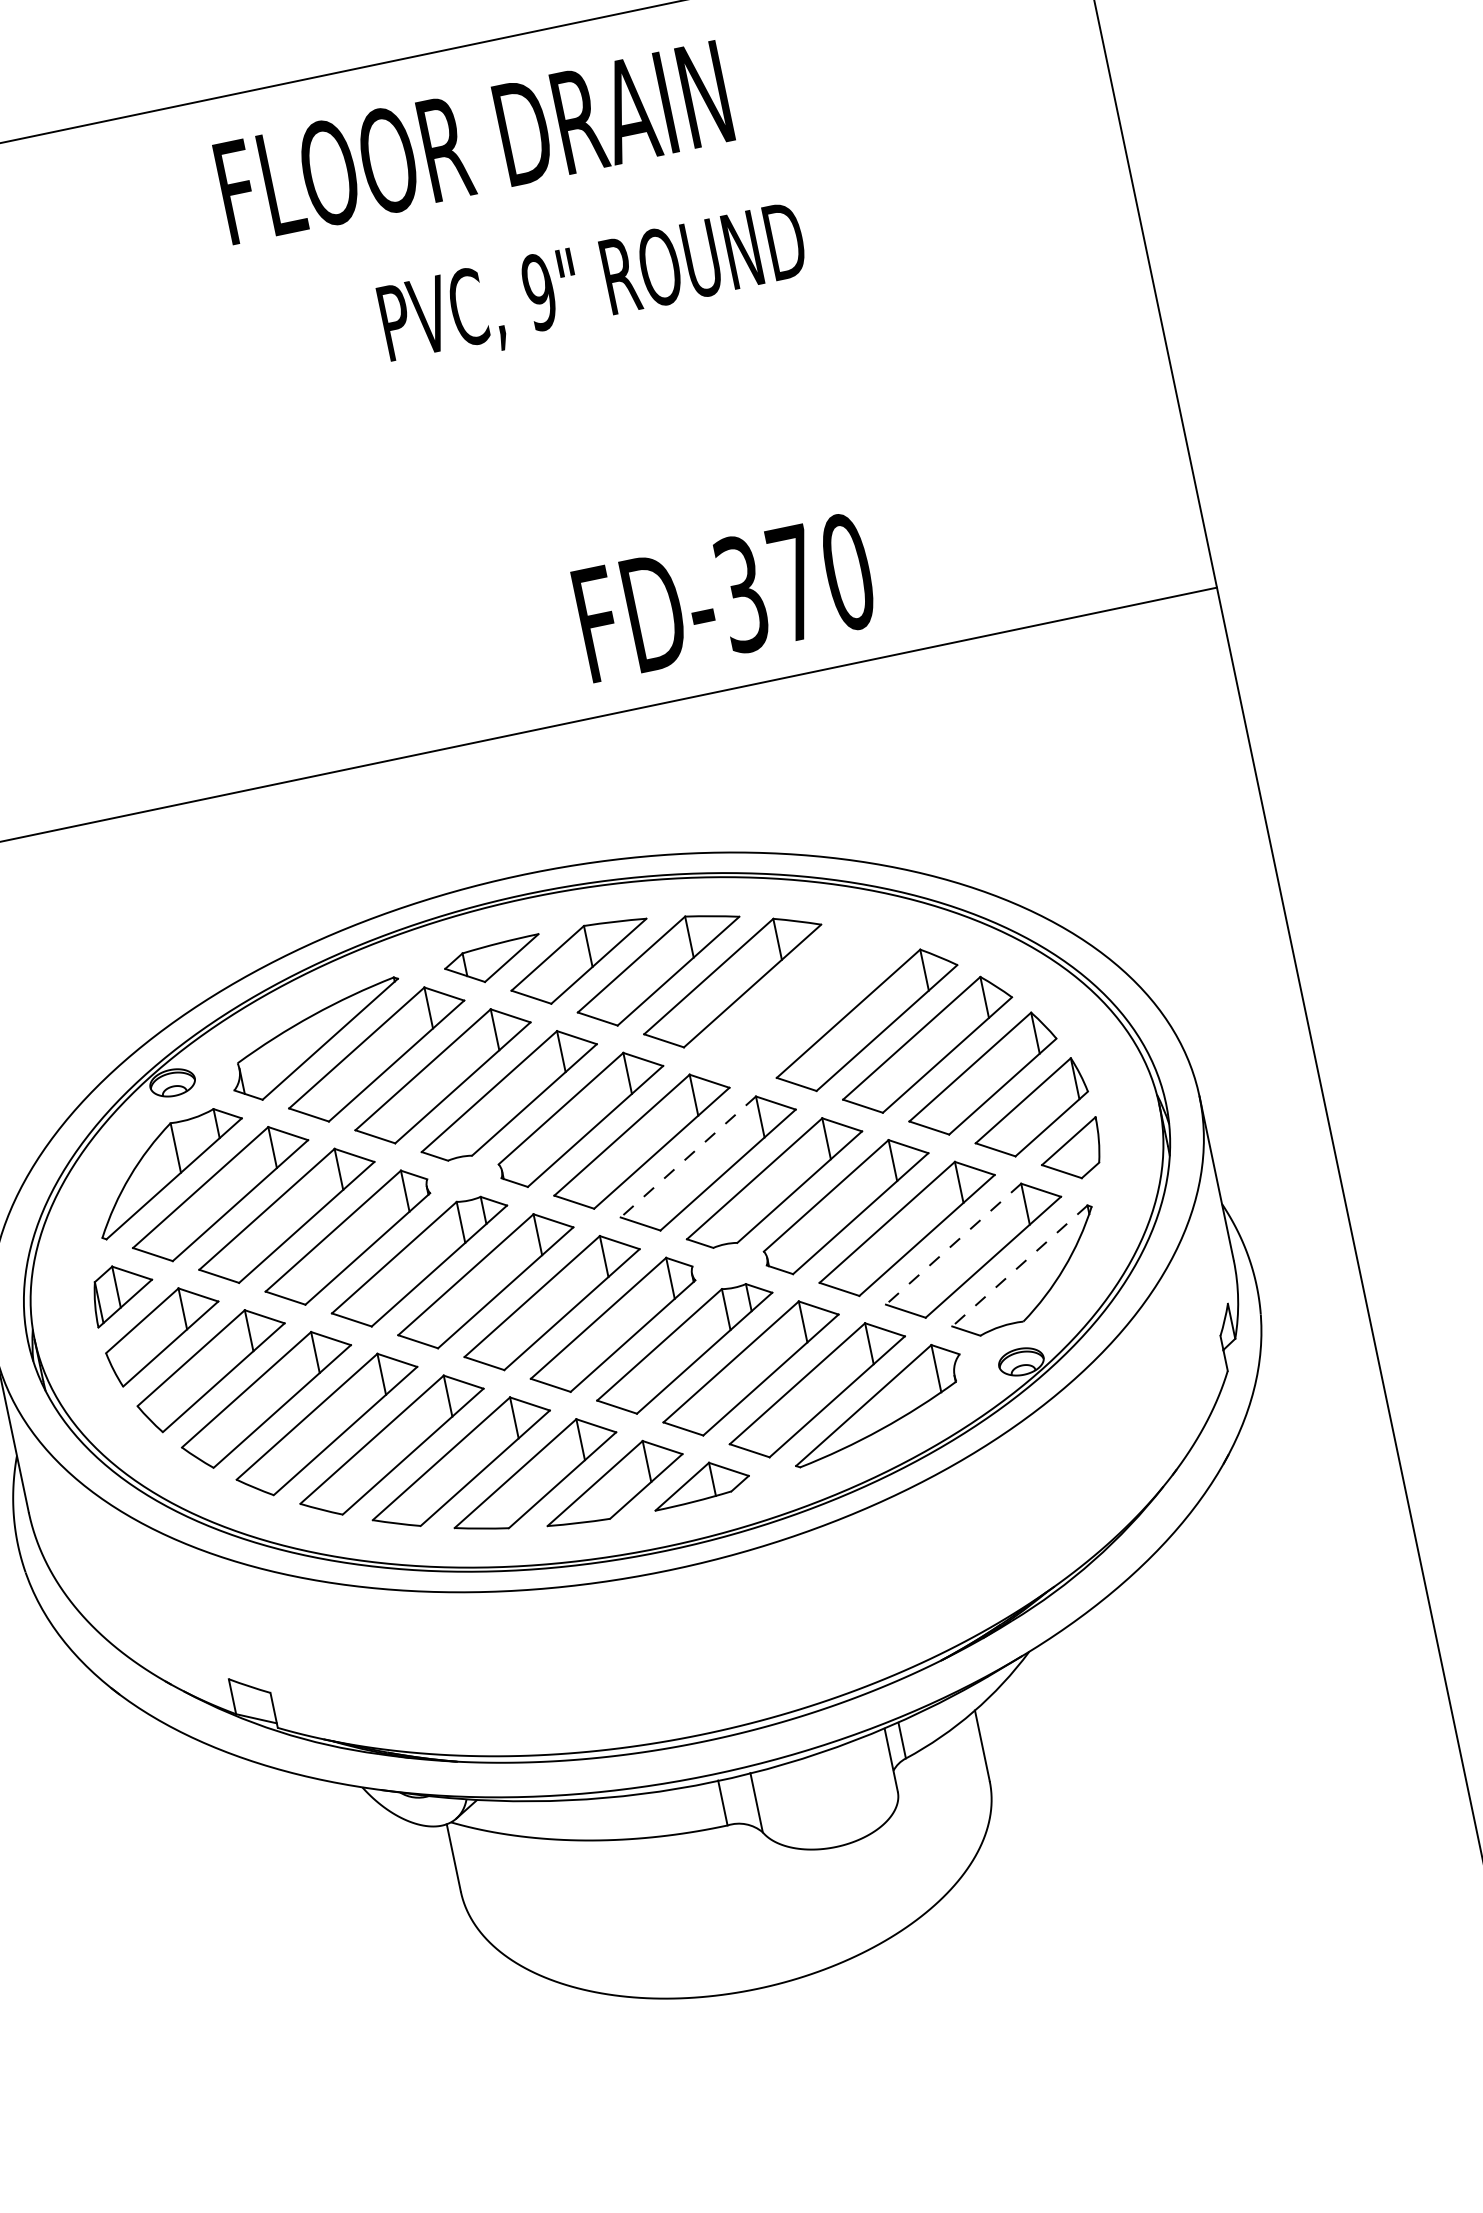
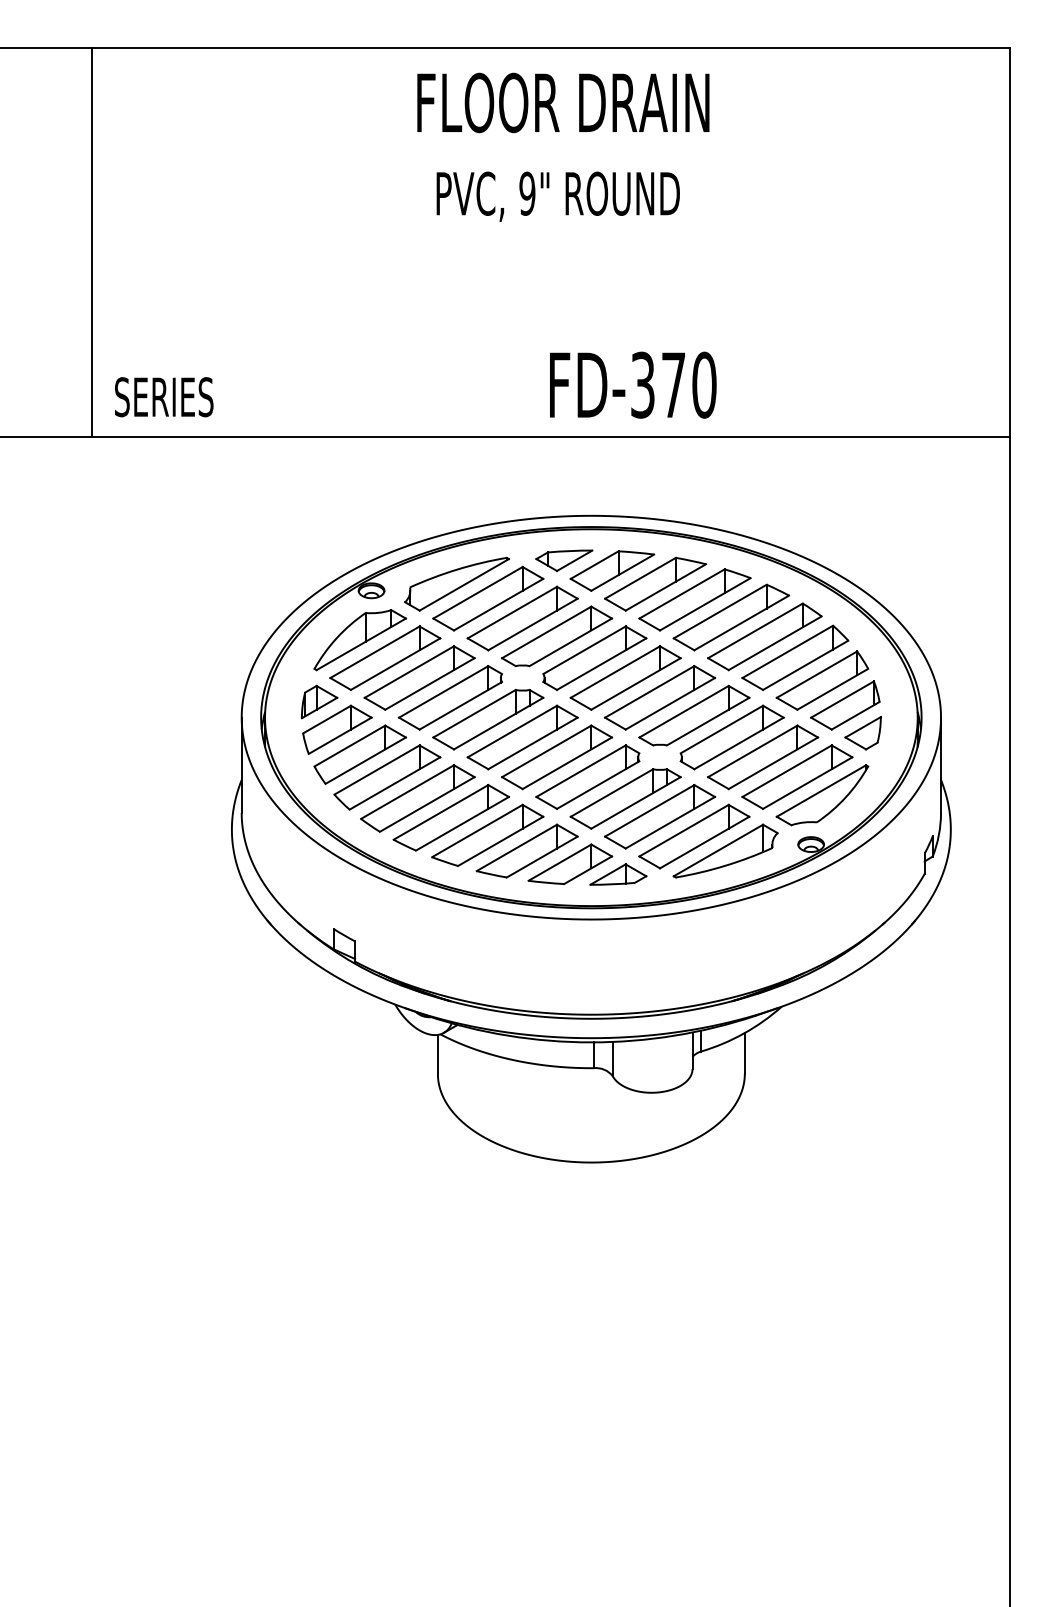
text: (474, 141) -> (563, 102), moved
text: (592, 286) -> (557, 196), moved
text: (725, 596) -> (633, 384), moved
part: (802, 999) -> (731, 617), added
line: (687, 1156) -> (649, 691), dashed -> solid
line: (954, 1244) -> (787, 771), dashed -> solid
line: (1020, 1266) -> (821, 791), dashed -> solid

